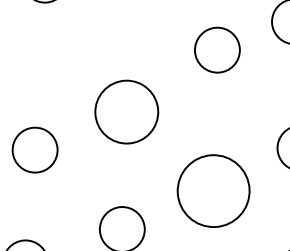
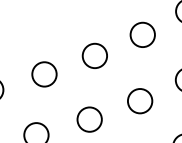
circle: (216, 49) -> (142, 34), moved
circle: (125, 110) -> (94, 55), size x0.71
circle: (212, 191) -> (139, 101), size x0.62

